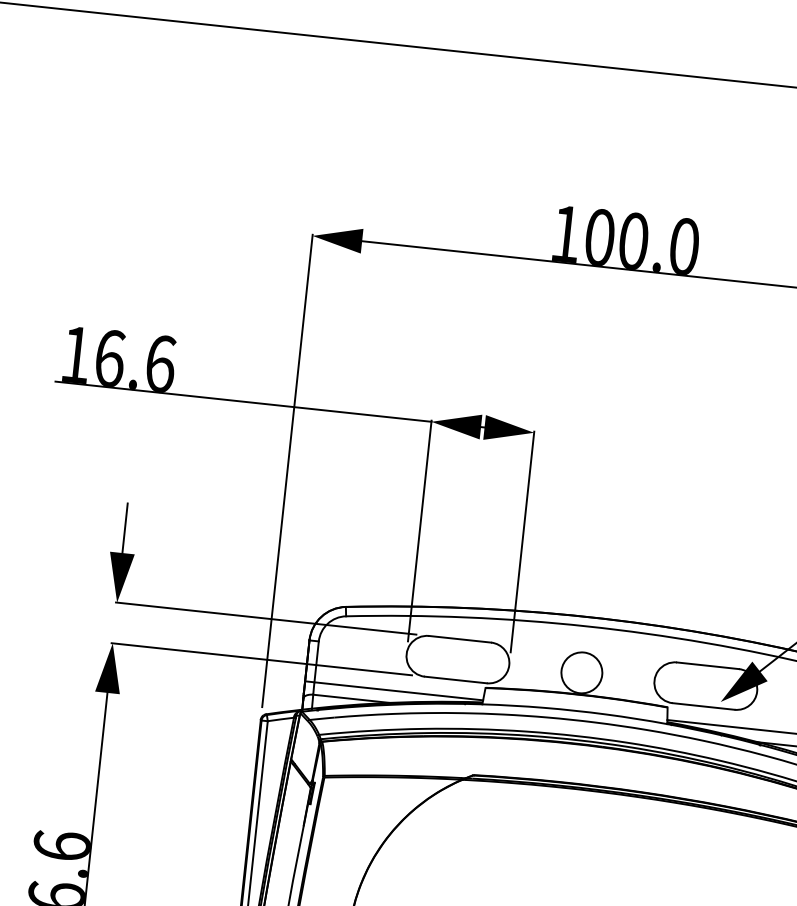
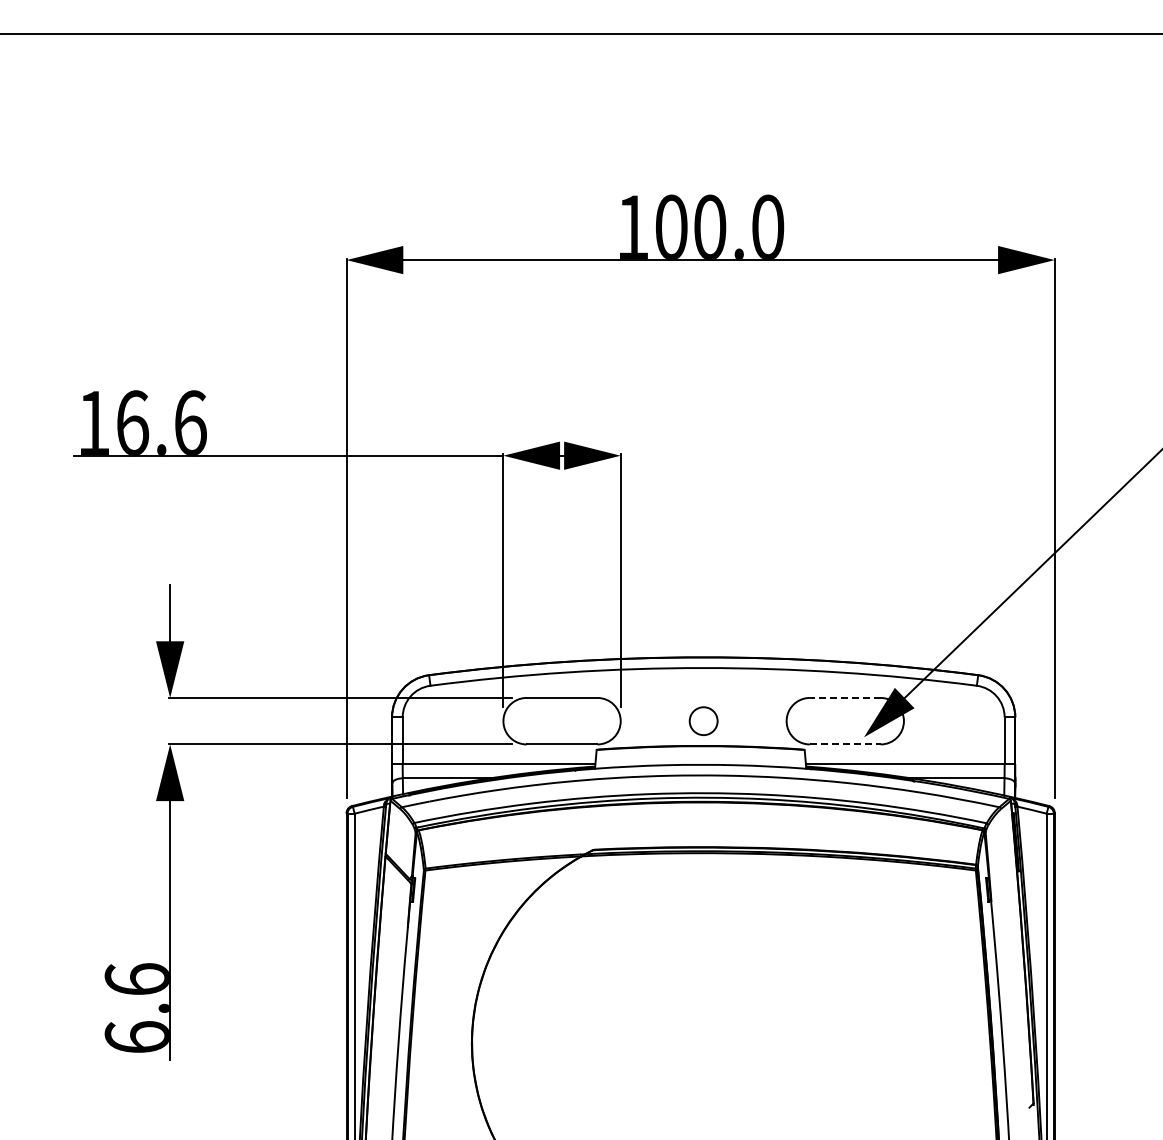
line: (707, 665) -> (844, 697), solid -> dashed
circle: (581, 672) -> (703, 720), size x0.6
line: (703, 706) -> (845, 744), solid -> dashed

